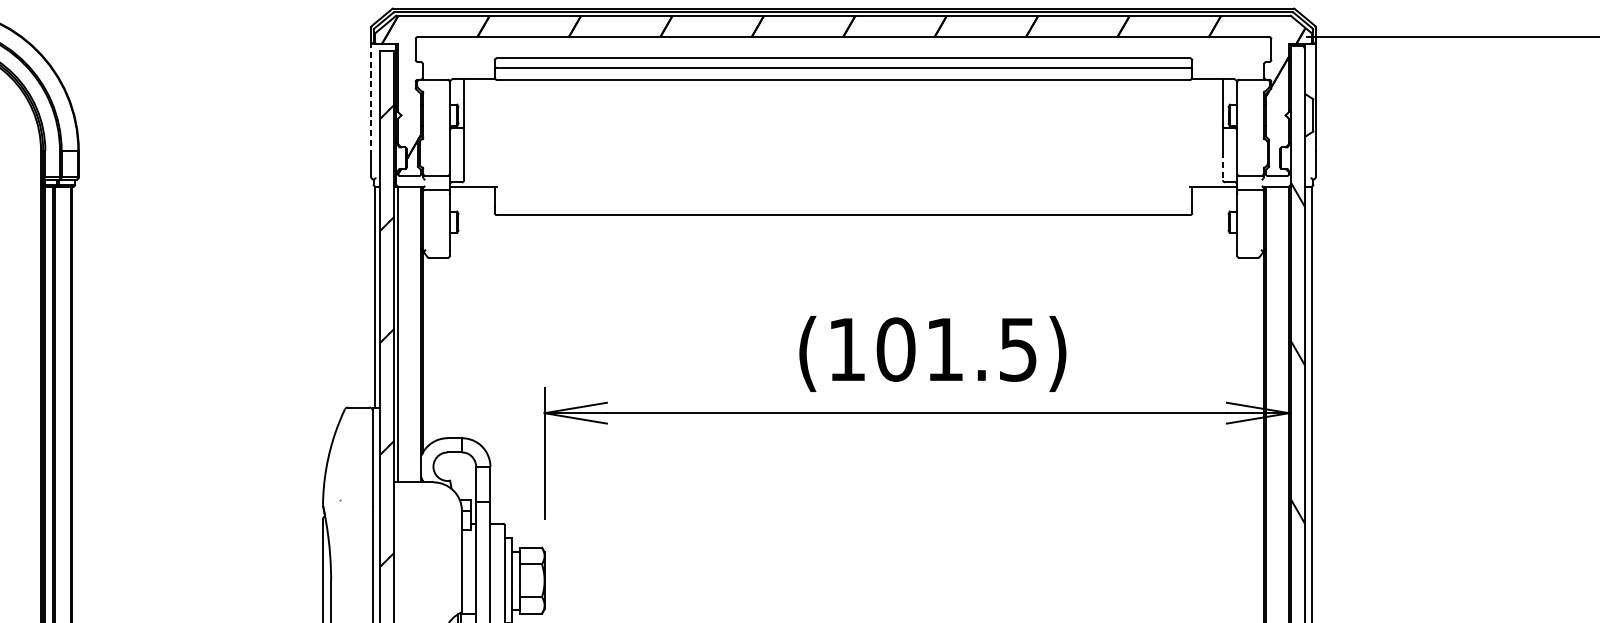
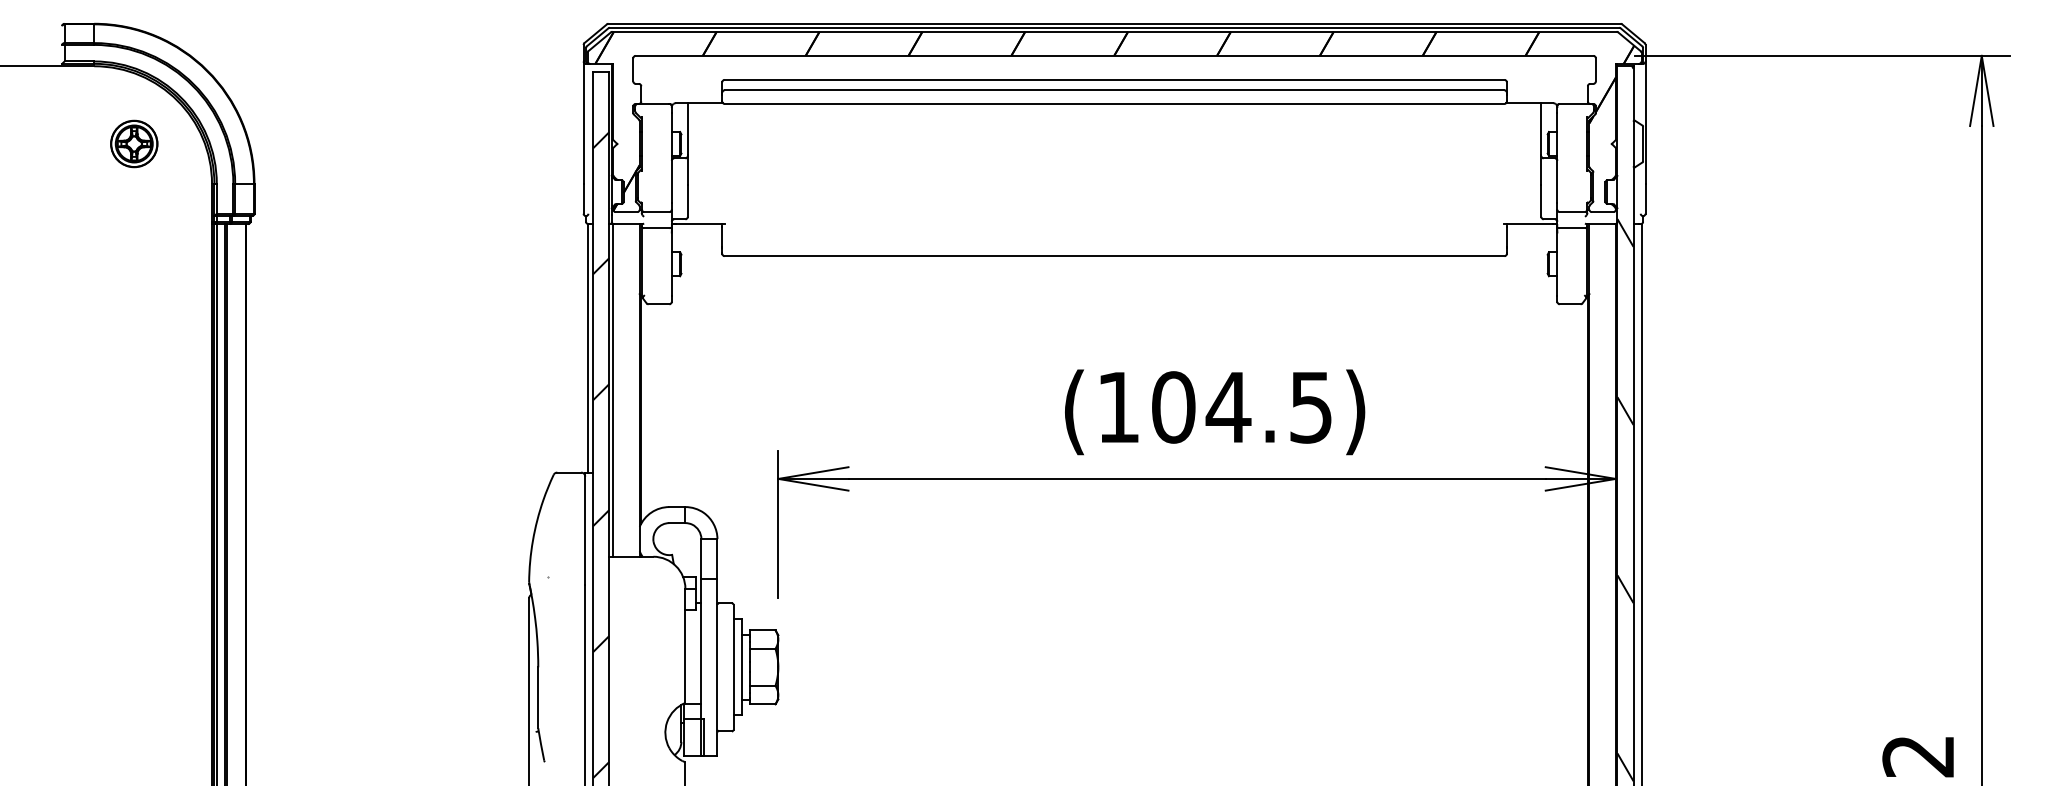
line: (371, 97) -> (583, 123), dashed -> solid
line: (1223, 166) -> (1541, 201), dashed -> solid
text: (944, 349) -> (1228, 407), (101.5) -> (104.5)

